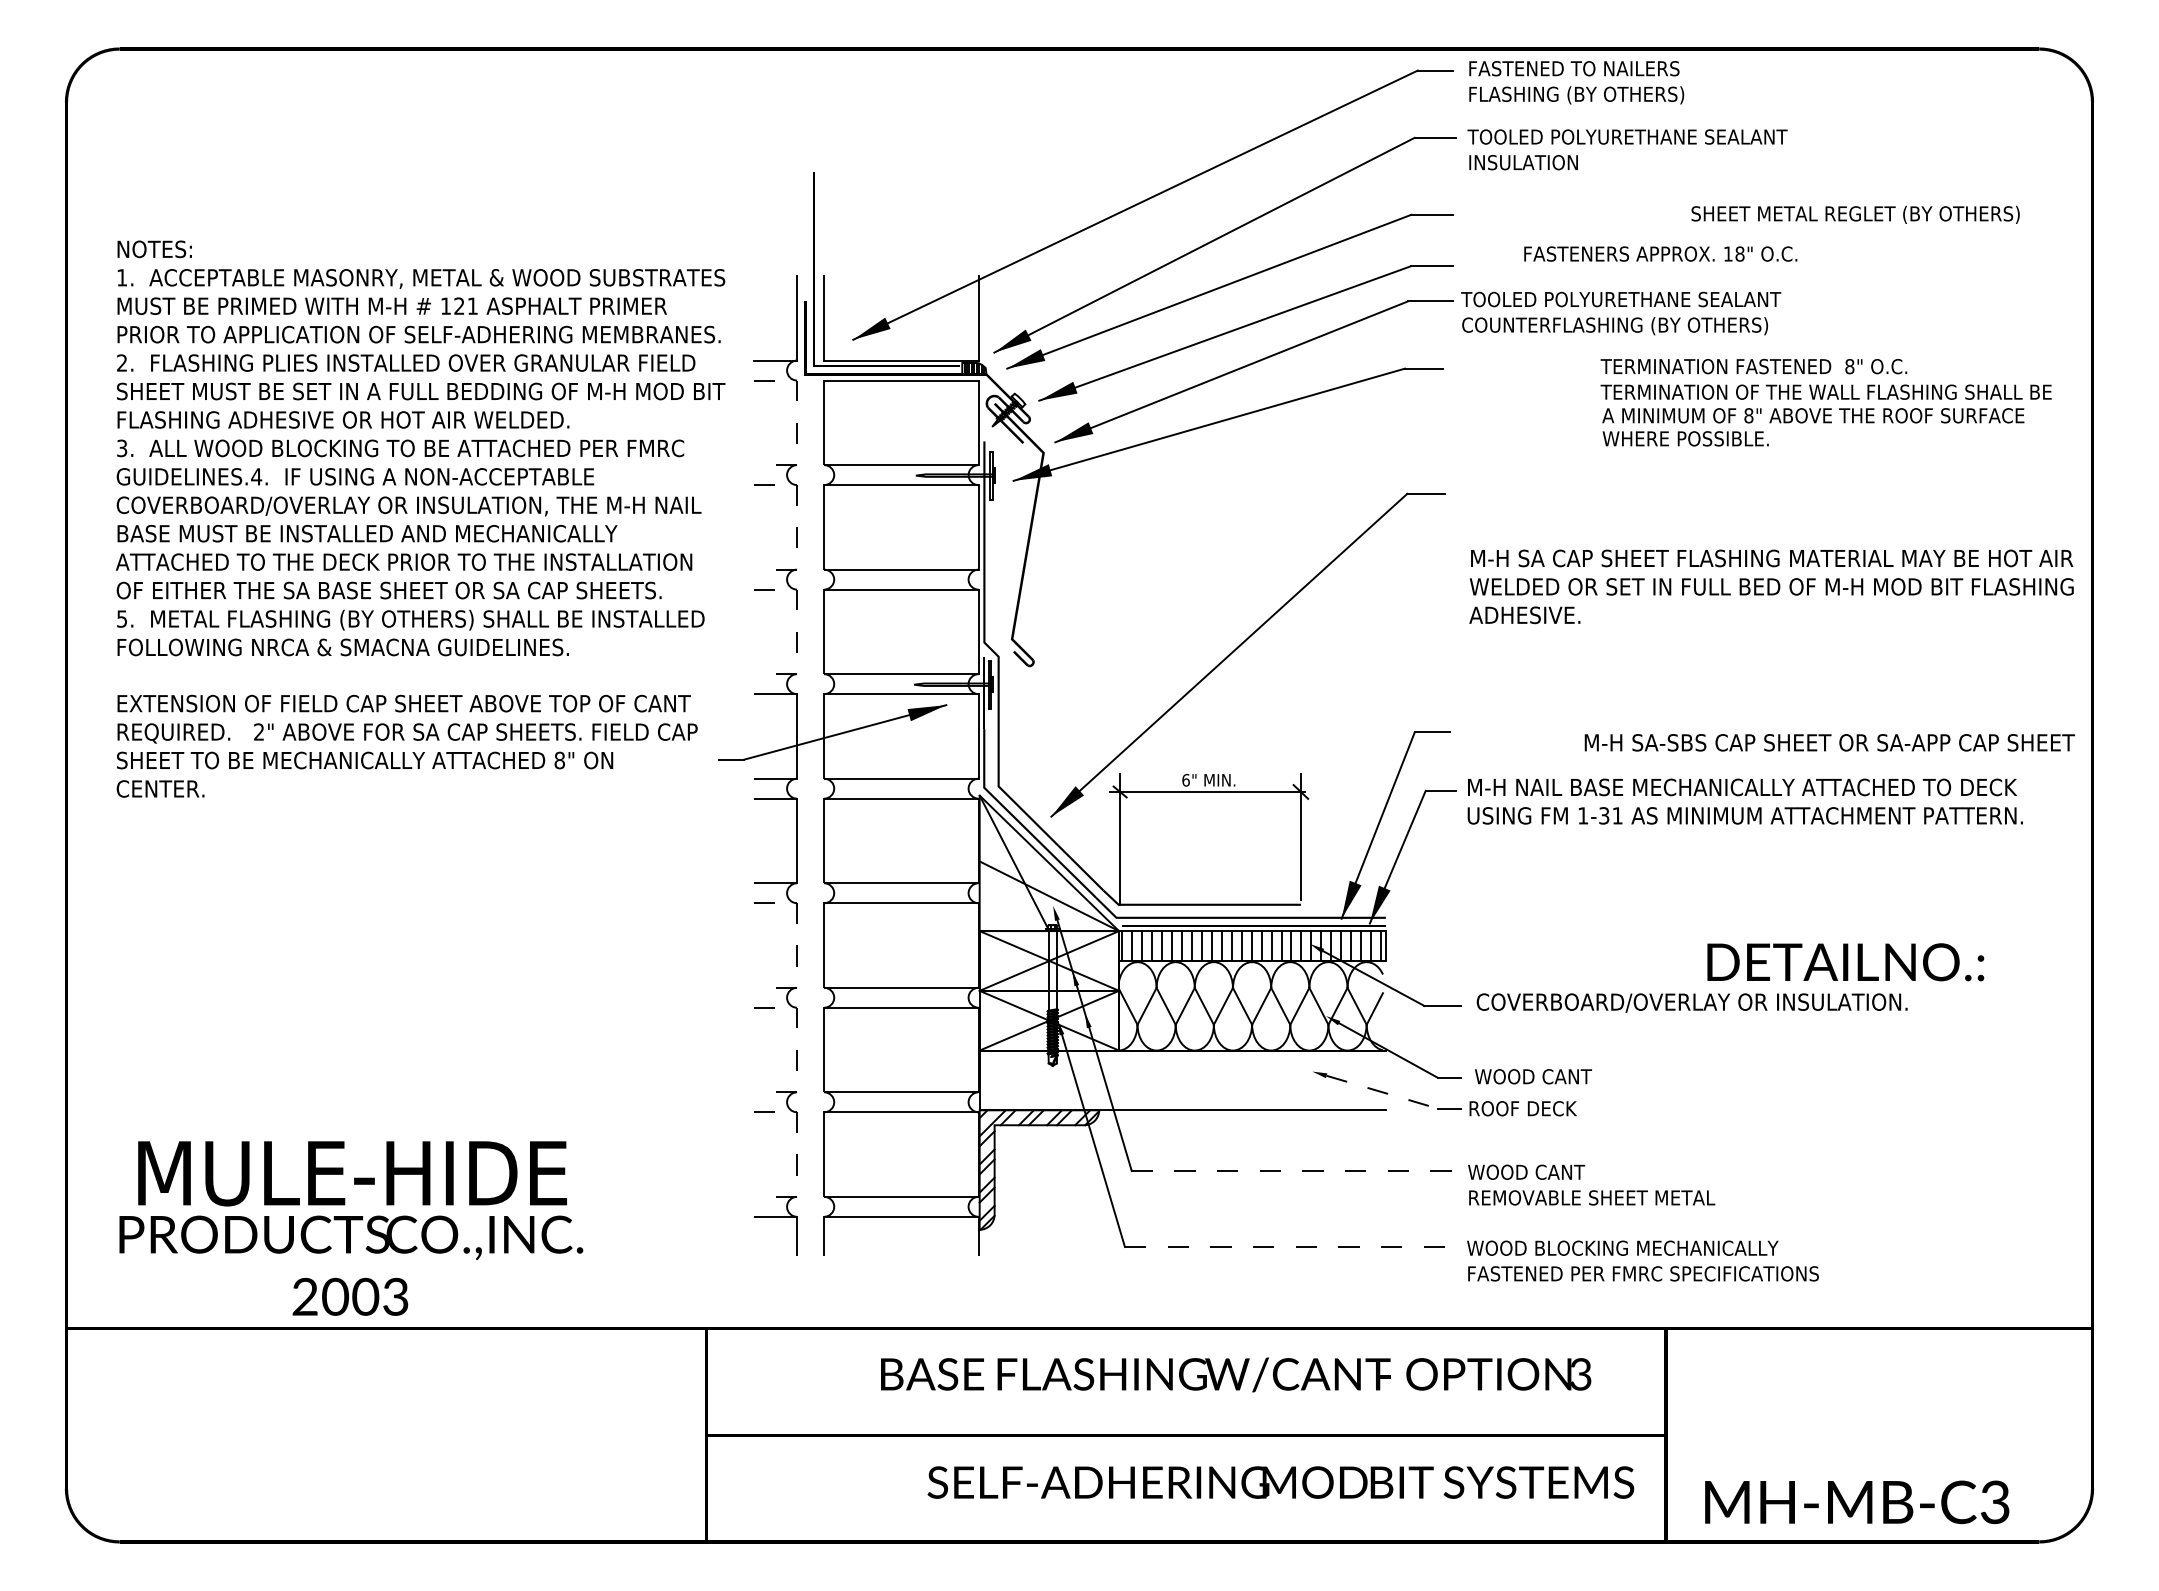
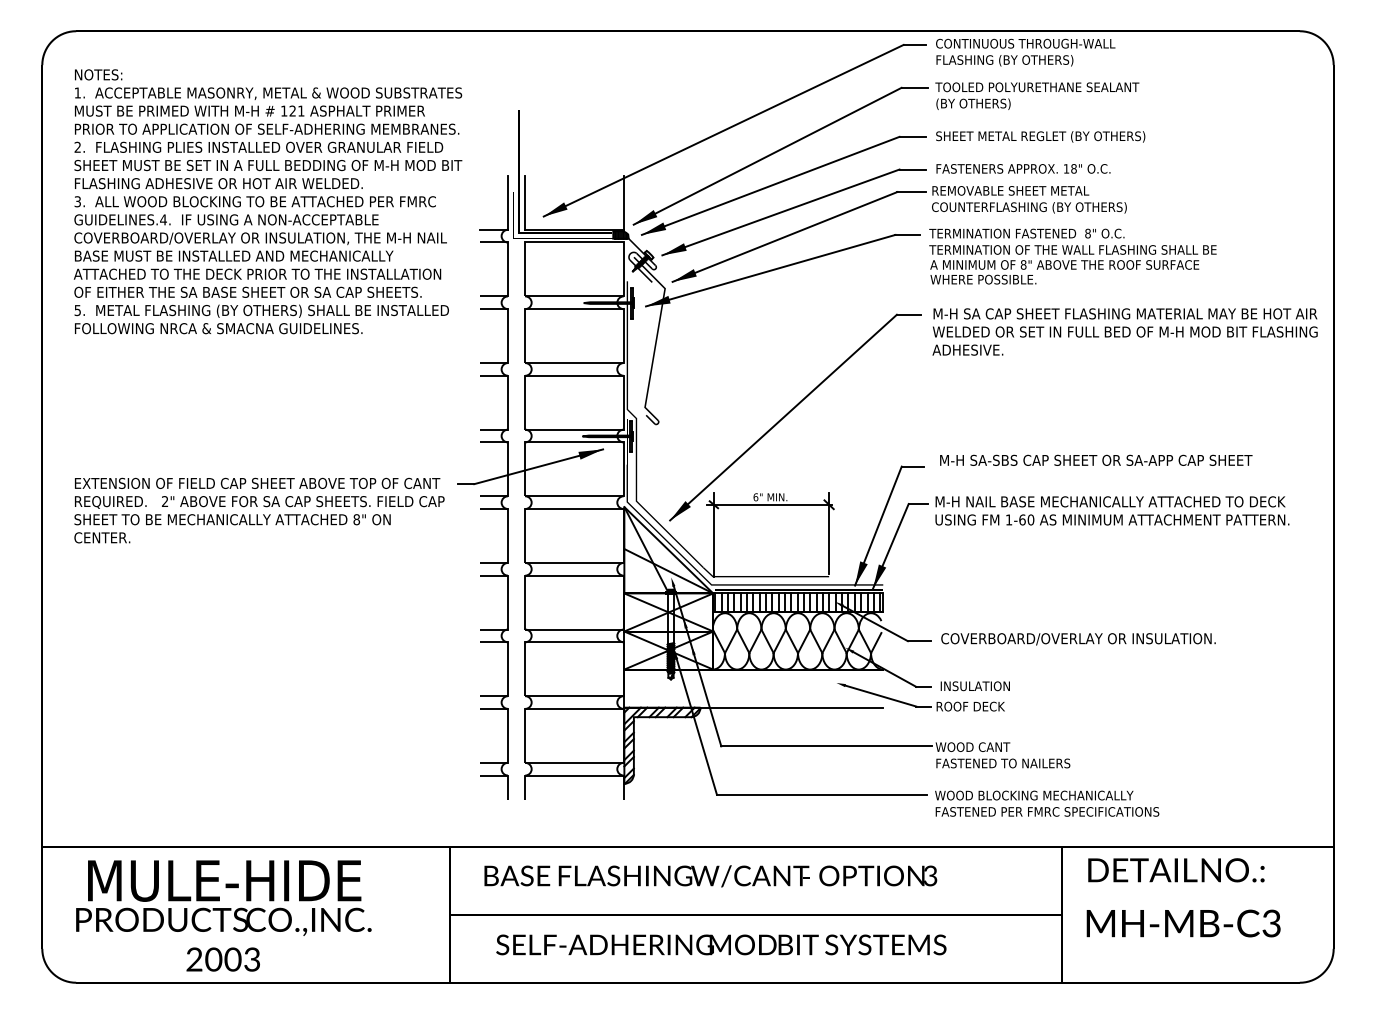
text: (1609, 68) -> (1025, 43), FASTENED TO NAILERS -> CONTINUOUS THROUGH-WALL
text: (1527, 162) -> (973, 103), INSULATION -> (BY OTHERS)
text: (1855, 214) -> (1040, 136), moved
text: (1660, 253) -> (1023, 168), moved
text: (1621, 298) -> (1033, 190), TOOLED POLYURETHANE SEALANT -> REMOVABLE SHEET METAL
text: (1825, 402) -> (1072, 256), moved
line: (796, 422) -> (507, 269), dashed -> solid
text: (419, 447) -> (267, 201), moved
line: (796, 528) -> (507, 336), dashed -> solid
text: (1770, 586) -> (1124, 331), moved
line: (796, 631) -> (507, 402), dashed -> solid
text: (1830, 741) -> (1096, 459), moved
text: (407, 746) -> (259, 510), moved
text: (1610, 815) -> (1026, 519), 1-31 -> 1-60
line: (796, 945) -> (507, 602), dashed -> solid
text: (1845, 962) -> (1176, 870), moved
line: (796, 1050) -> (507, 669), dashed -> solid
text: (1533, 1077) -> (977, 686), WOOD CANT -> INSULATION
line: (1381, 1092) -> (880, 696), dashed -> solid
line: (796, 1153) -> (507, 735), dashed -> solid
line: (1298, 1171) -> (827, 746), dashed -> solid
text: (1593, 1197) -> (1015, 763), REMOVABLE SHEET METAL -> FASTENED TO NAILERS
text: (350, 1227) -> (223, 915), moved
line: (1290, 1246) -> (822, 794), dashed -> solid
text: (1235, 1375) -> (710, 876), moved
text: (1281, 1481) -> (721, 944), moved
text: (1856, 1502) -> (1183, 923), moved

